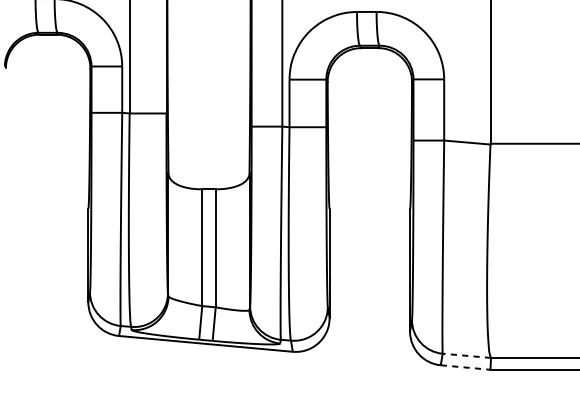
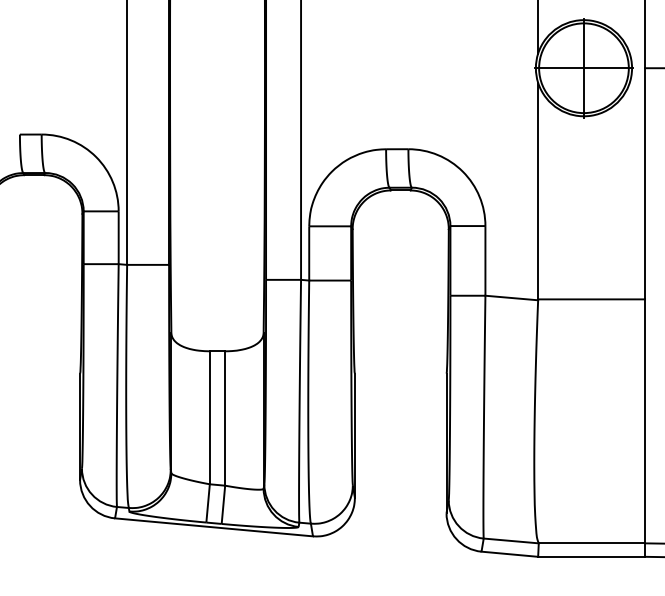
line: (467, 355) -> (511, 540), dashed -> solid
line: (466, 367) -> (510, 554), dashed -> solid

